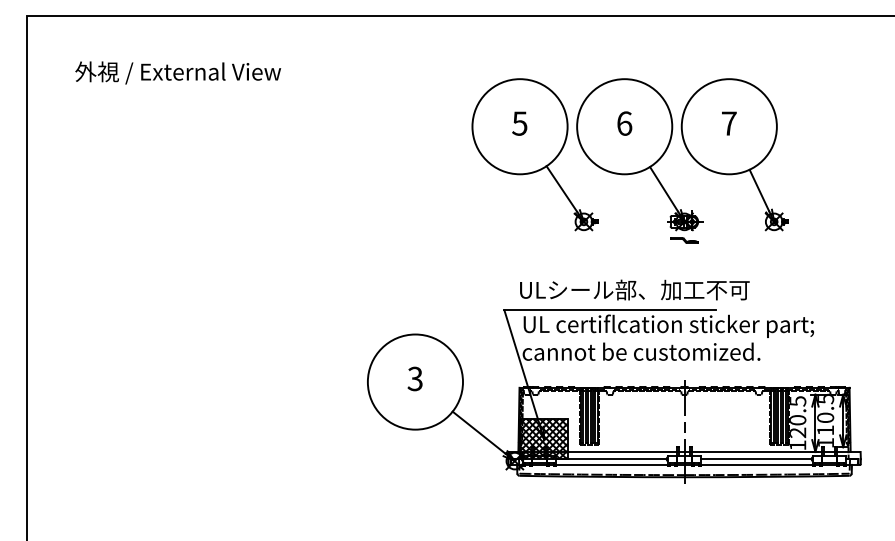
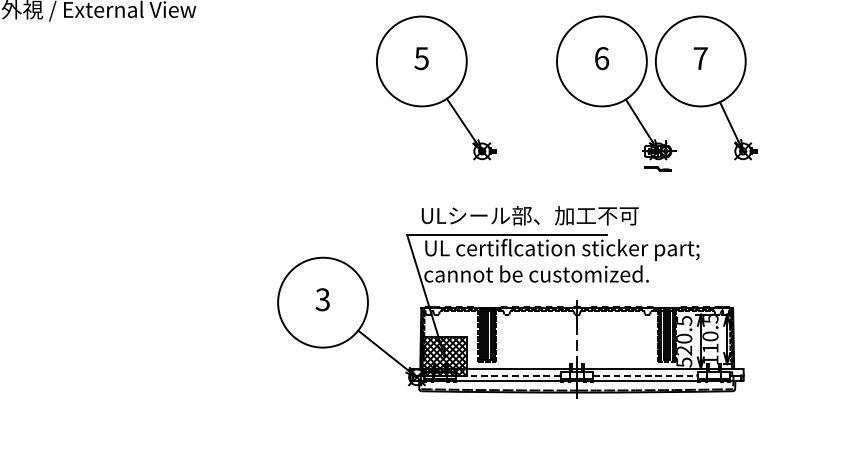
part: (688, 153) -> (662, 86), moved
text: (797, 445) -> (683, 362), 120.5 -> 520.5
line: (611, 459) -> (508, 375), solid -> dashed
line: (756, 459) -> (645, 375), solid -> dashed

